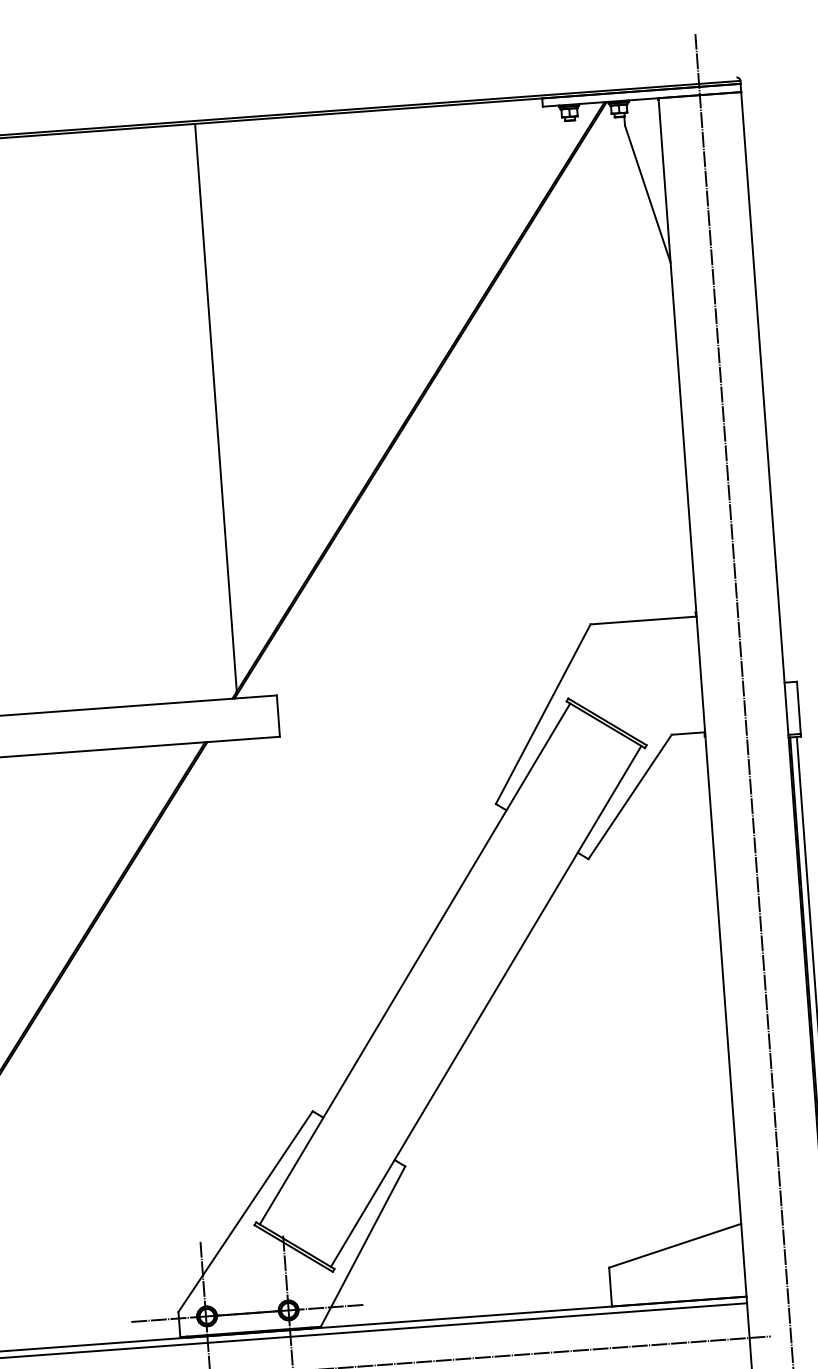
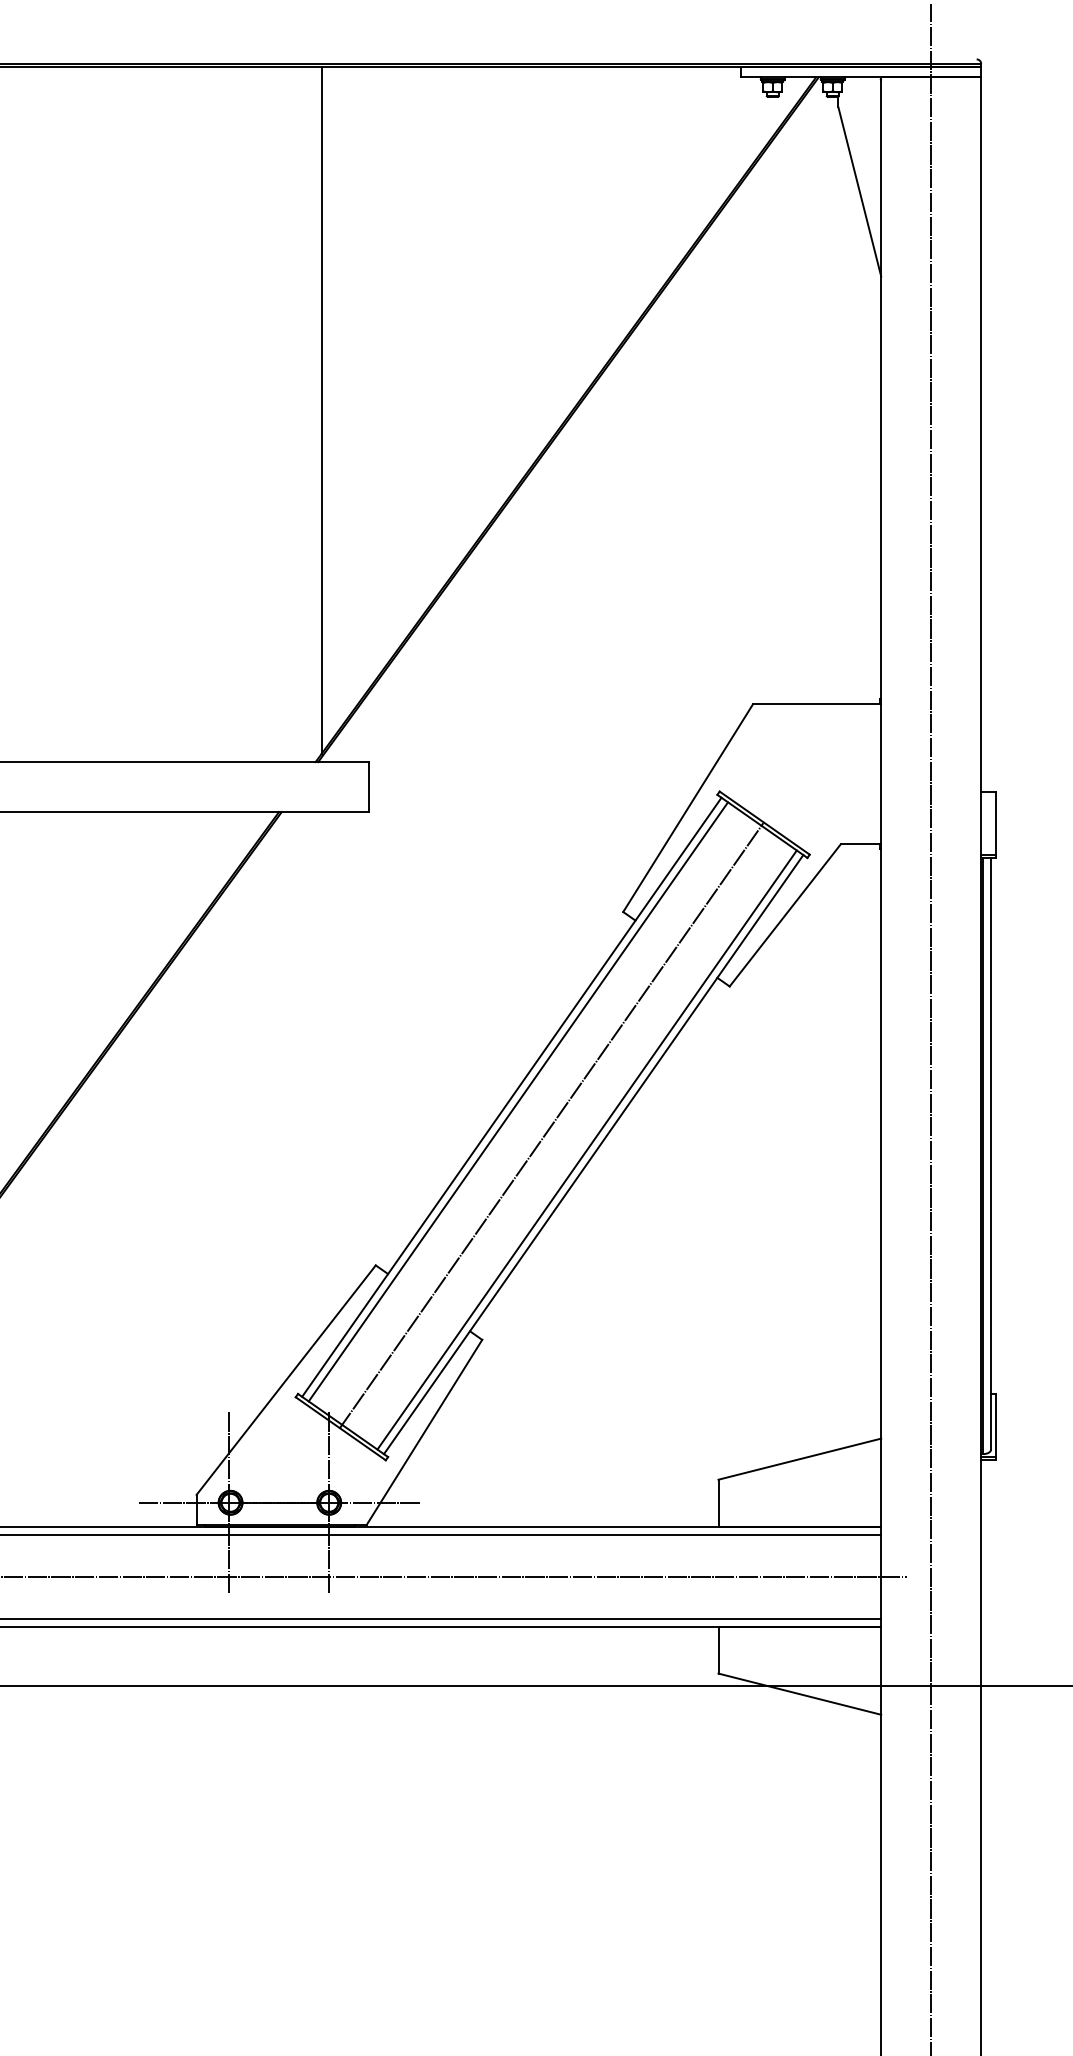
line: (420, 967) -> (518, 1101), added
line: (449, 984) -> (551, 1125), added
line: (479, 1002) -> (586, 1149), added

